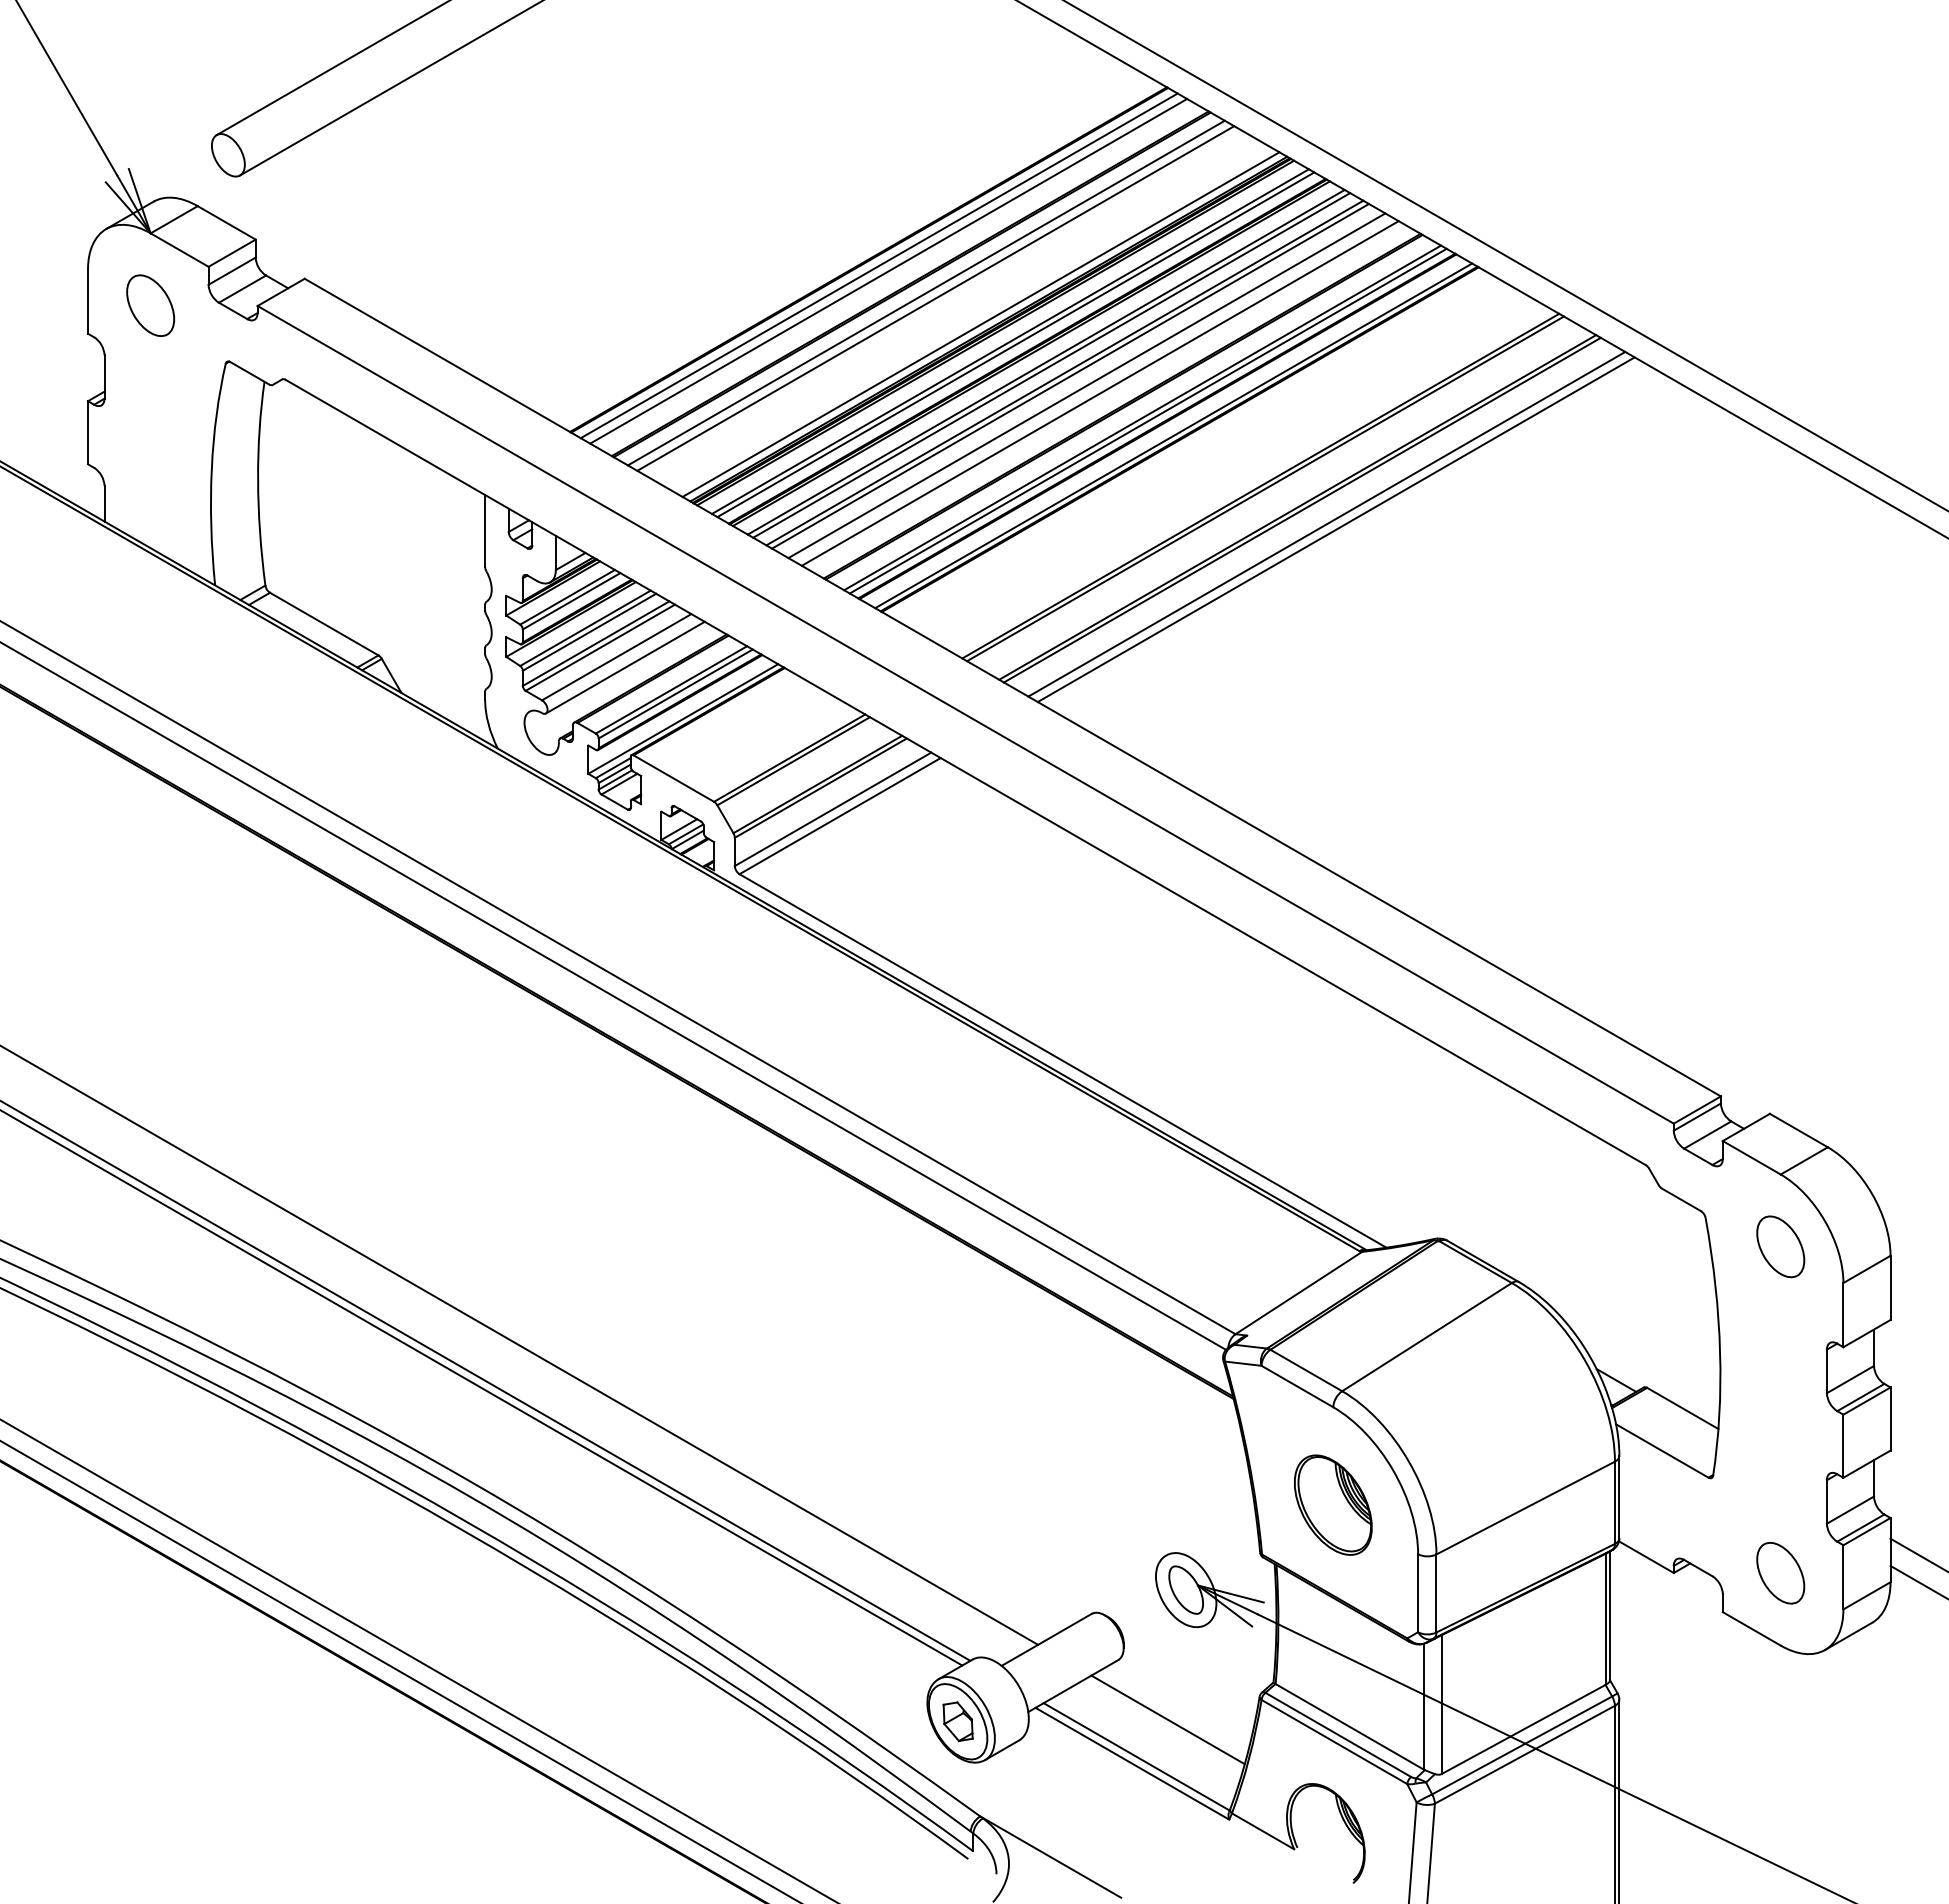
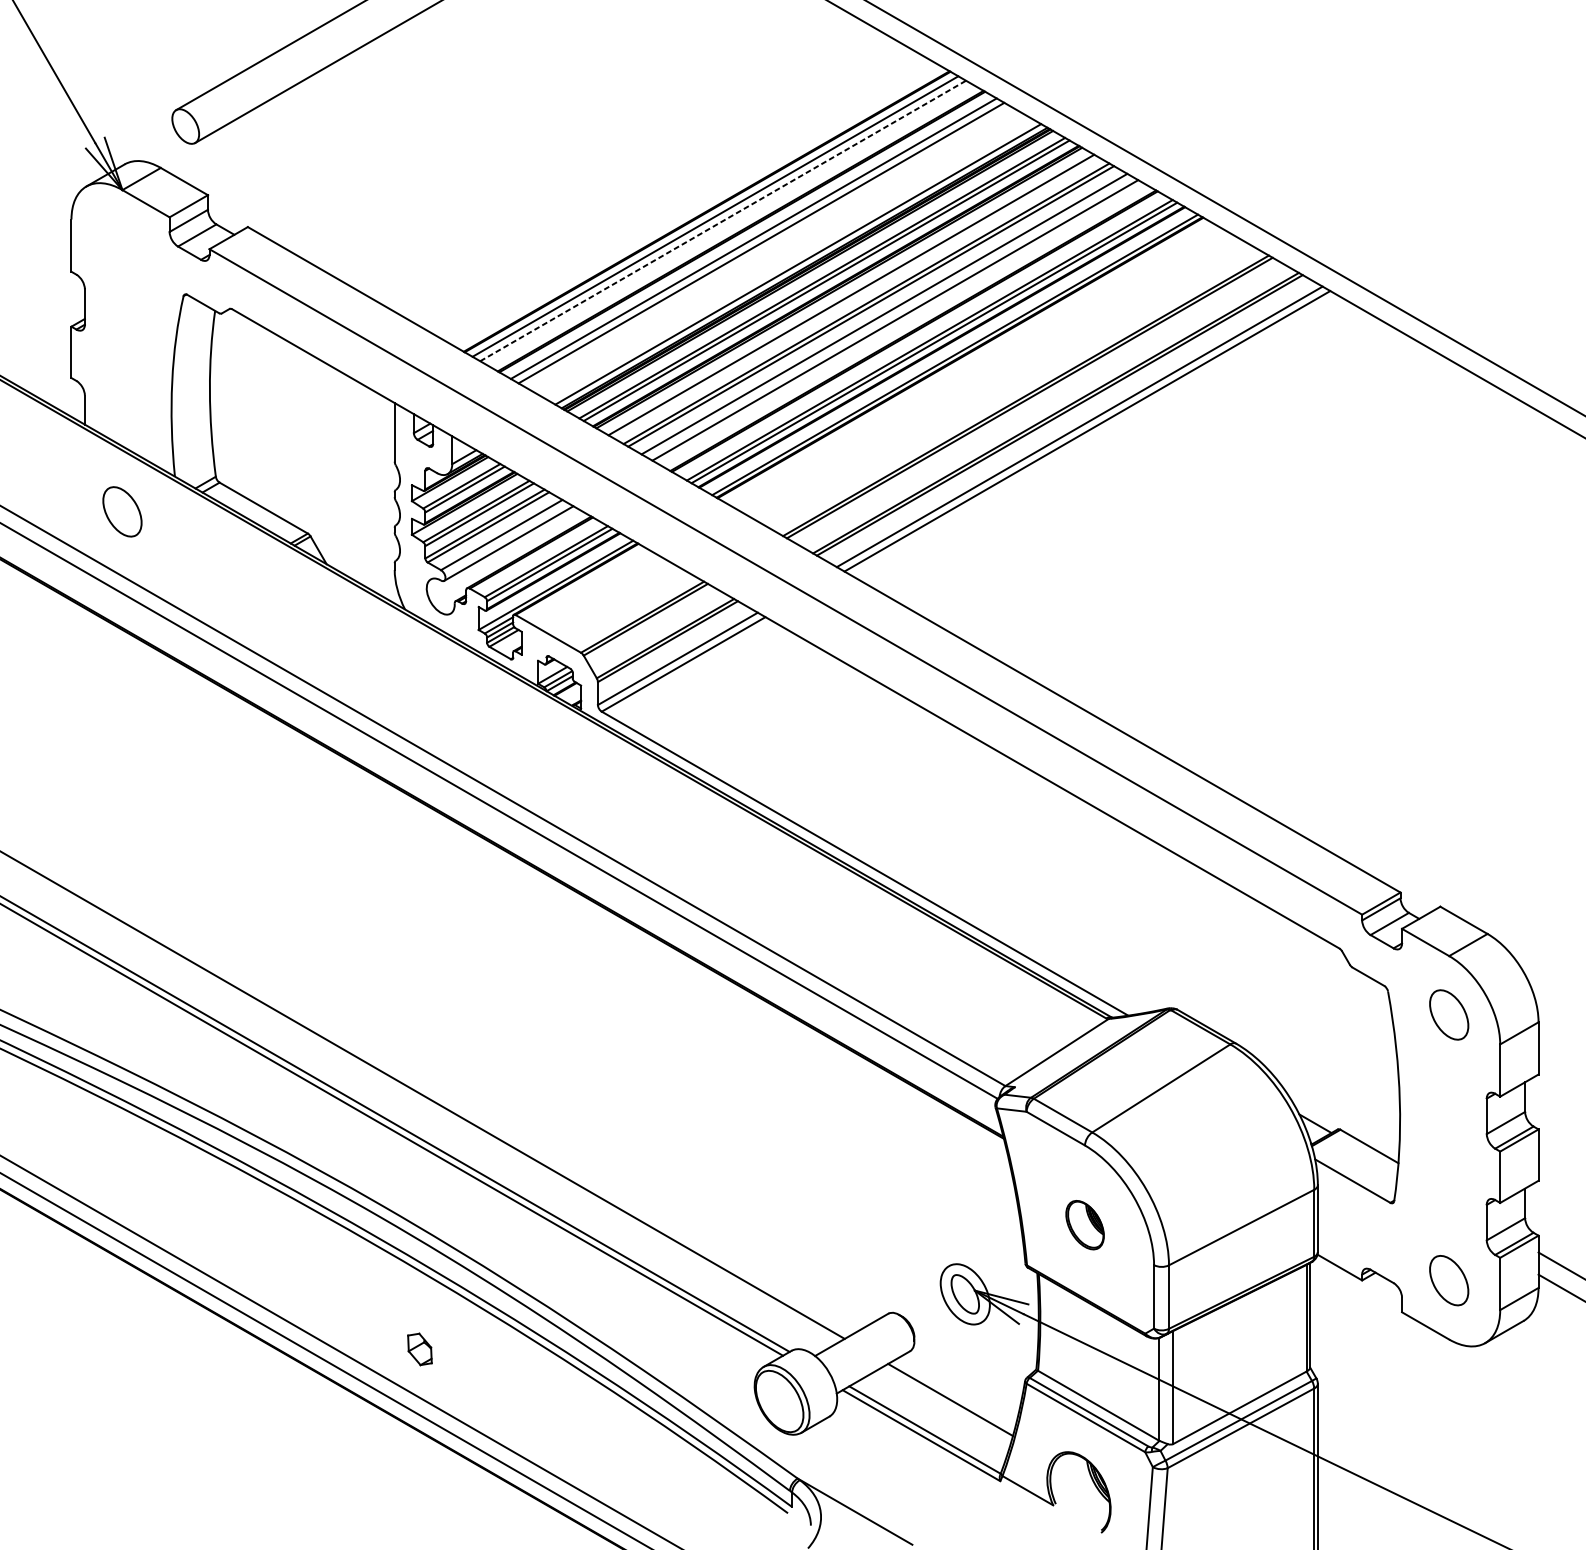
line: (888, 271) -> (723, 221), solid -> dashed
part: (150, 305) -> (122, 511), moved
line: (1051, 365) -> (855, 297), removed
part: (1333, 1504) -> (1085, 1224), size x0.6
part: (957, 1721) -> (419, 1349), moved

